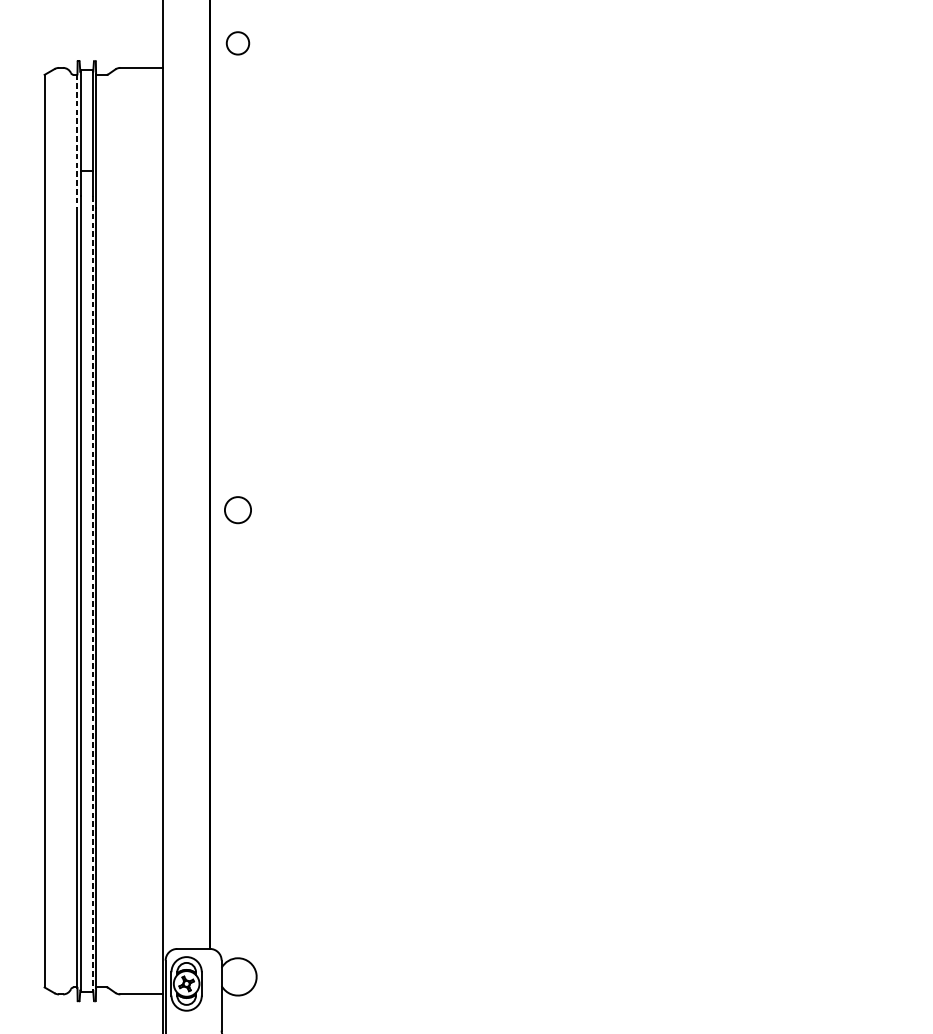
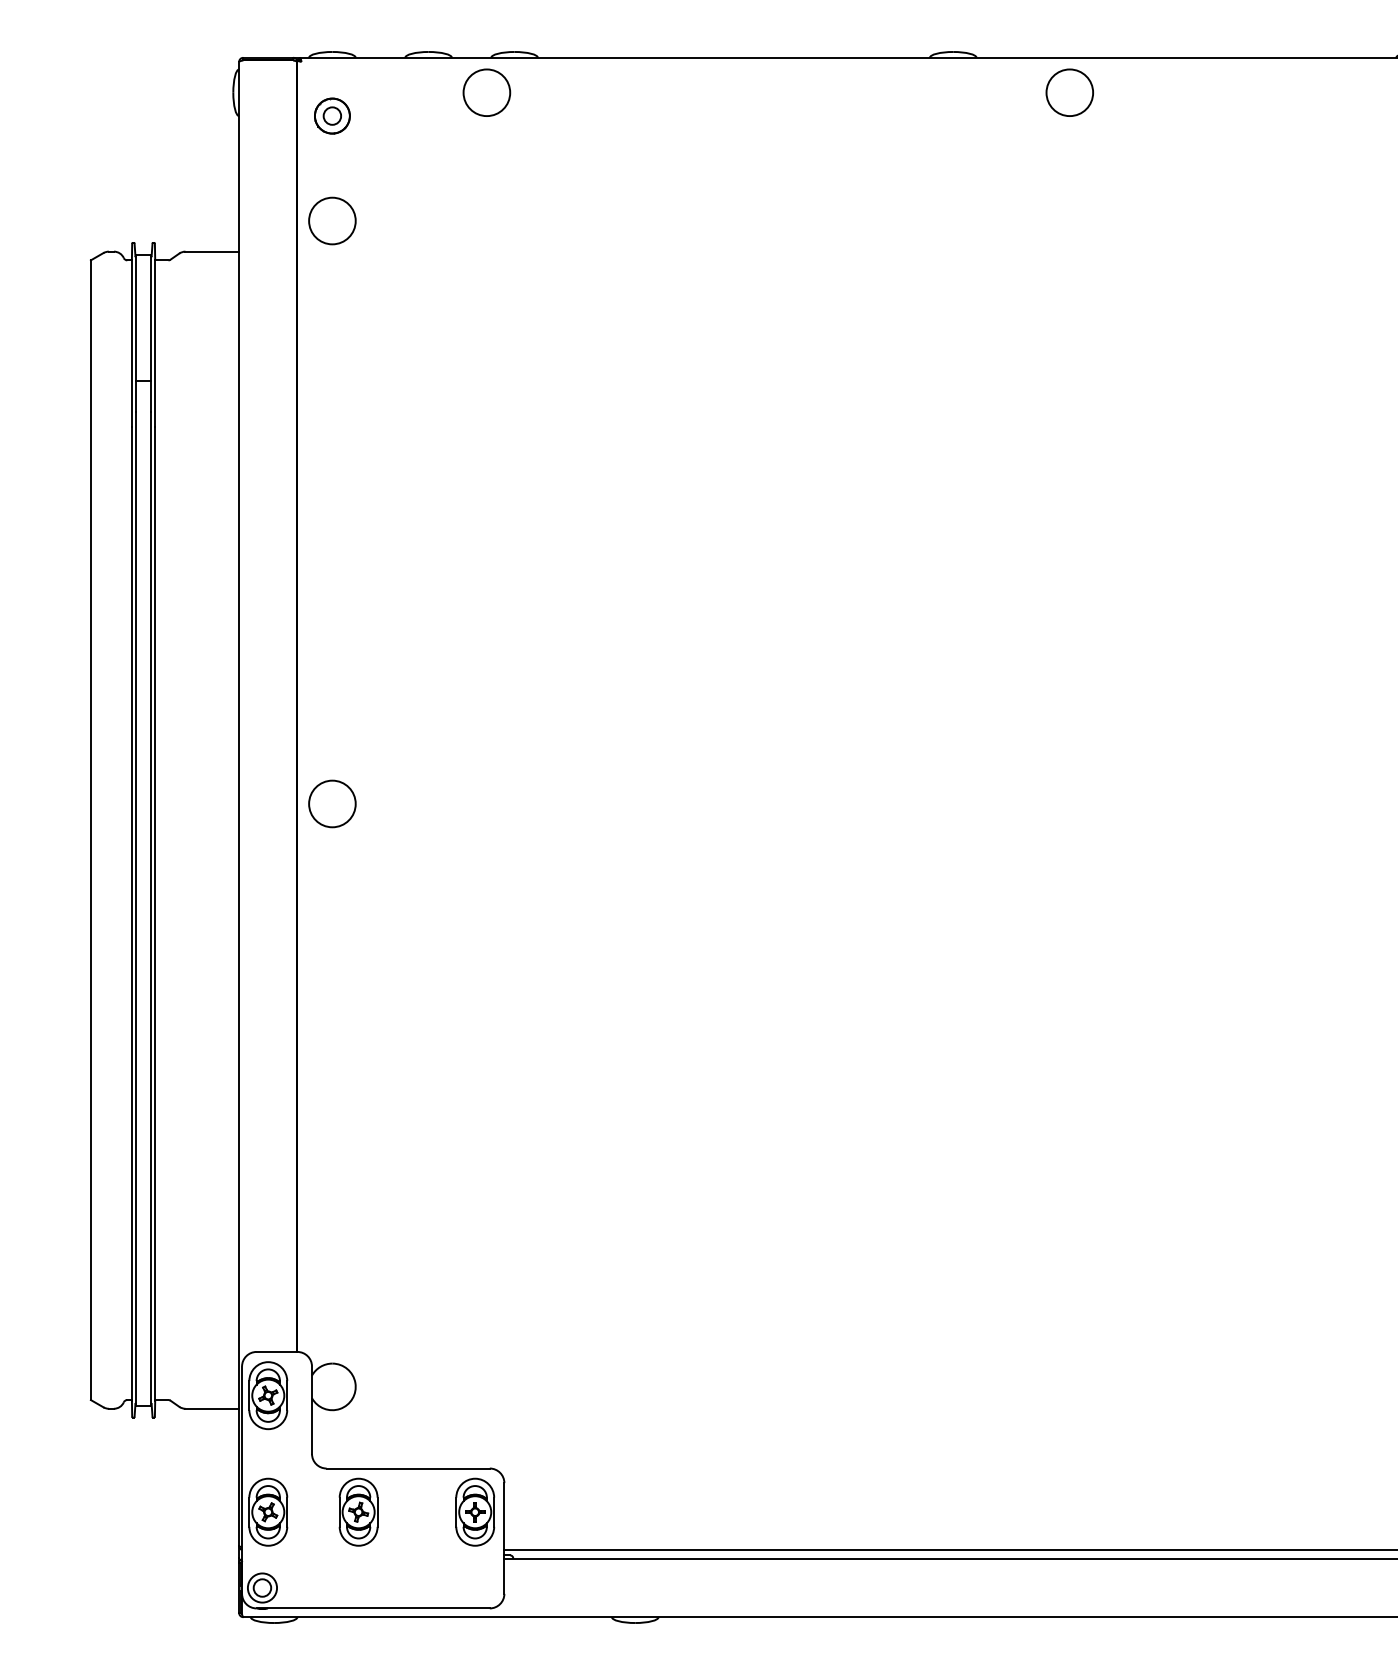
circle: (238, 42) -> (332, 220), size x1.67
line: (77, 141) -> (131, 343), dashed -> solid
circle: (238, 509) -> (332, 803), size x1.43
line: (92, 594) -> (150, 909), dashed -> solid

